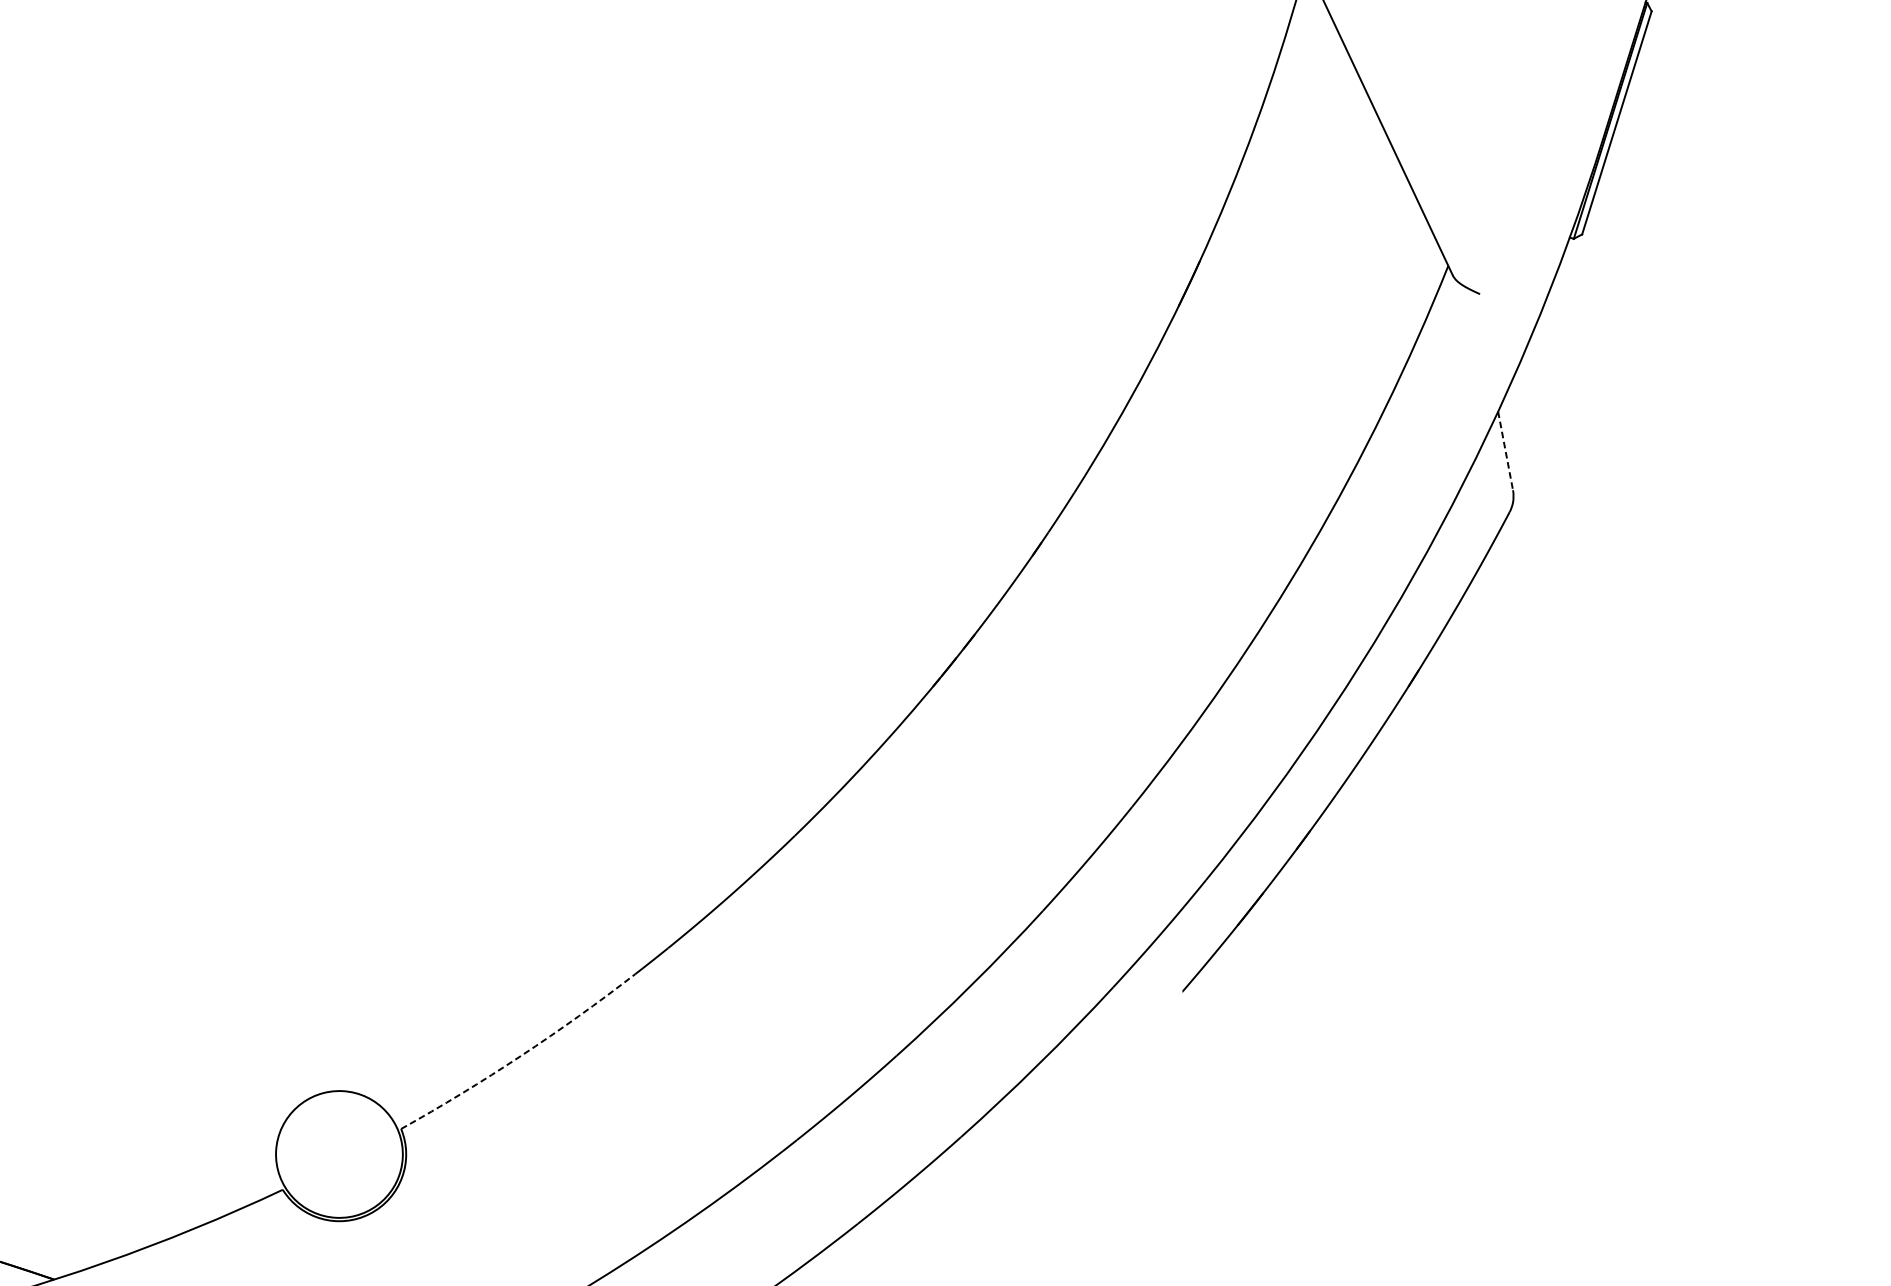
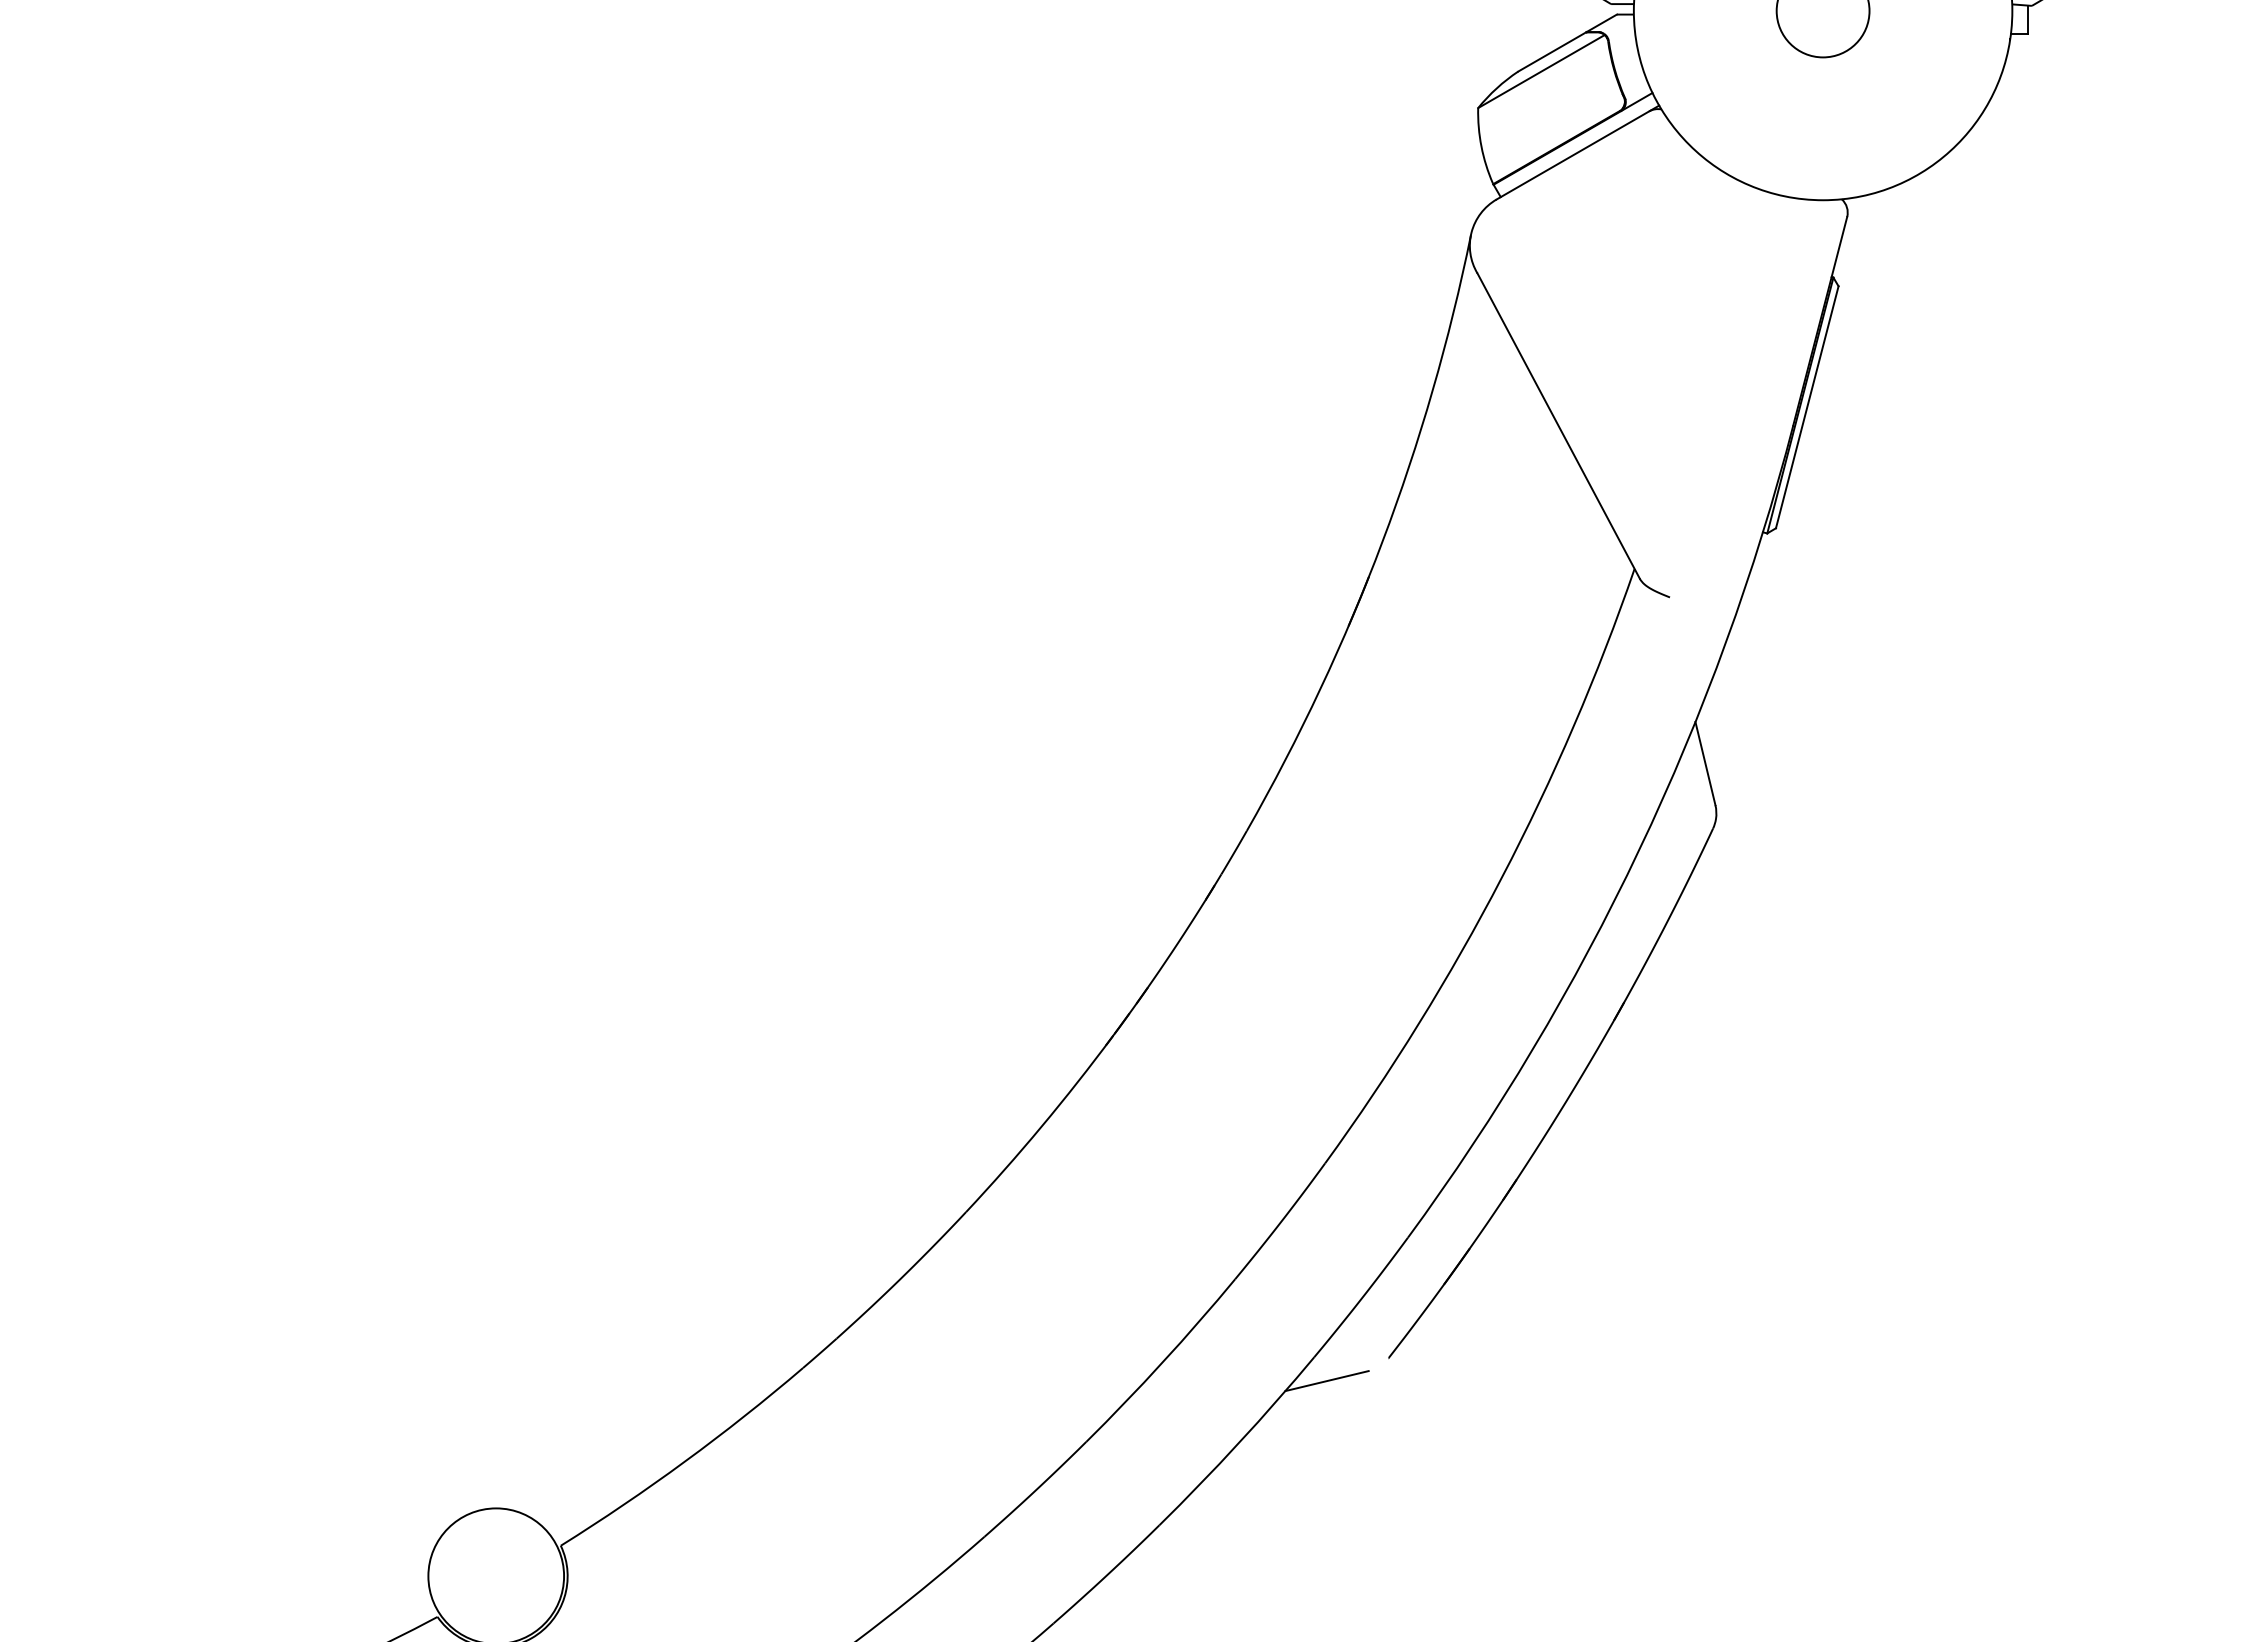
line: (1505, 450) -> (1705, 763), dashed -> solid
line: (1123, 1010) -> (1326, 1381), added
arc: (521, 1055) -> (685, 1461), dashed -> solid

